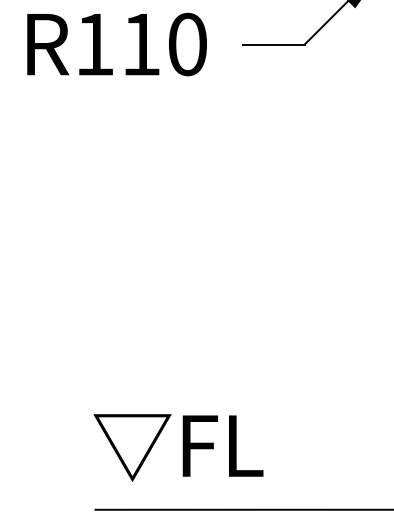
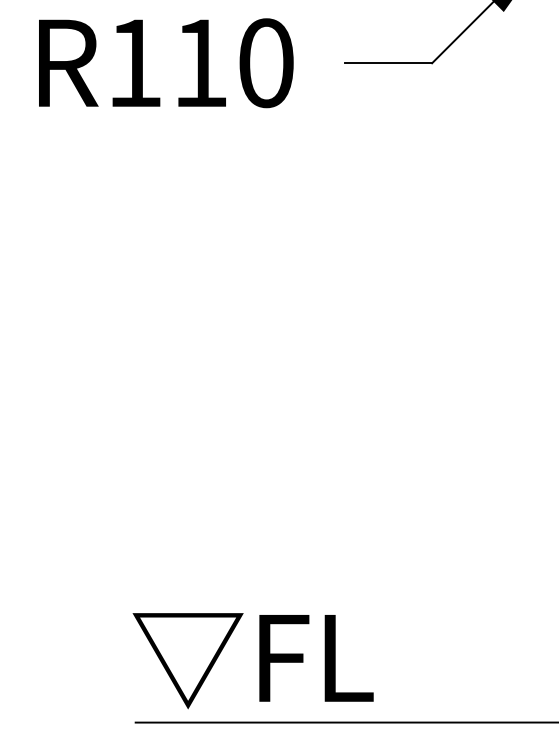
text: (177, 448) -> (252, 661), moved

